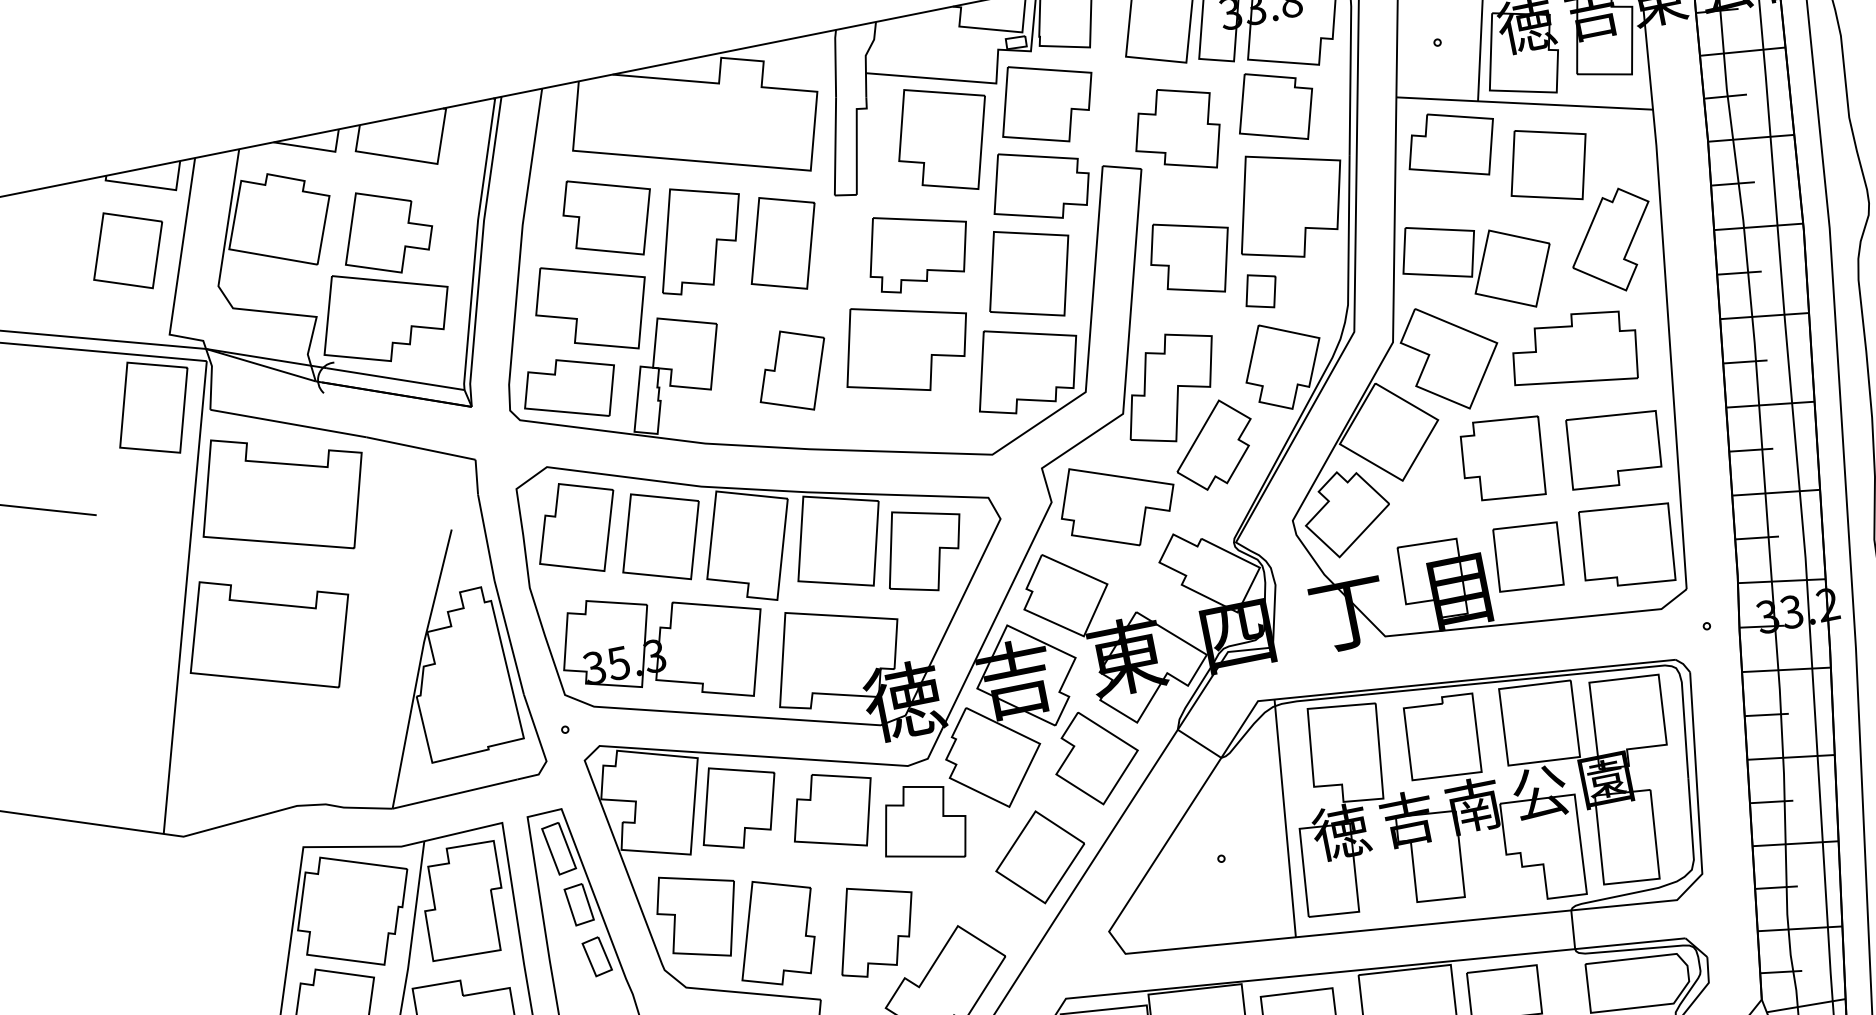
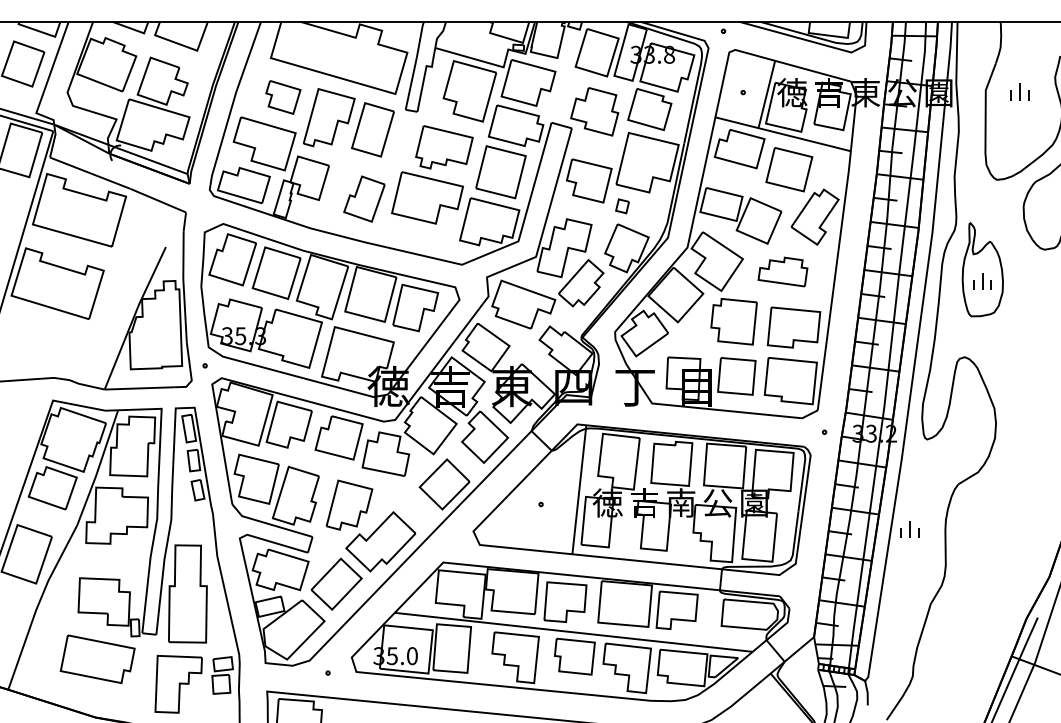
part: (609, 217) -> (283, 97), size x0.7
part: (1260, 291) -> (622, 206), size x0.7
part: (1573, 351) -> (782, 271), size x0.7

